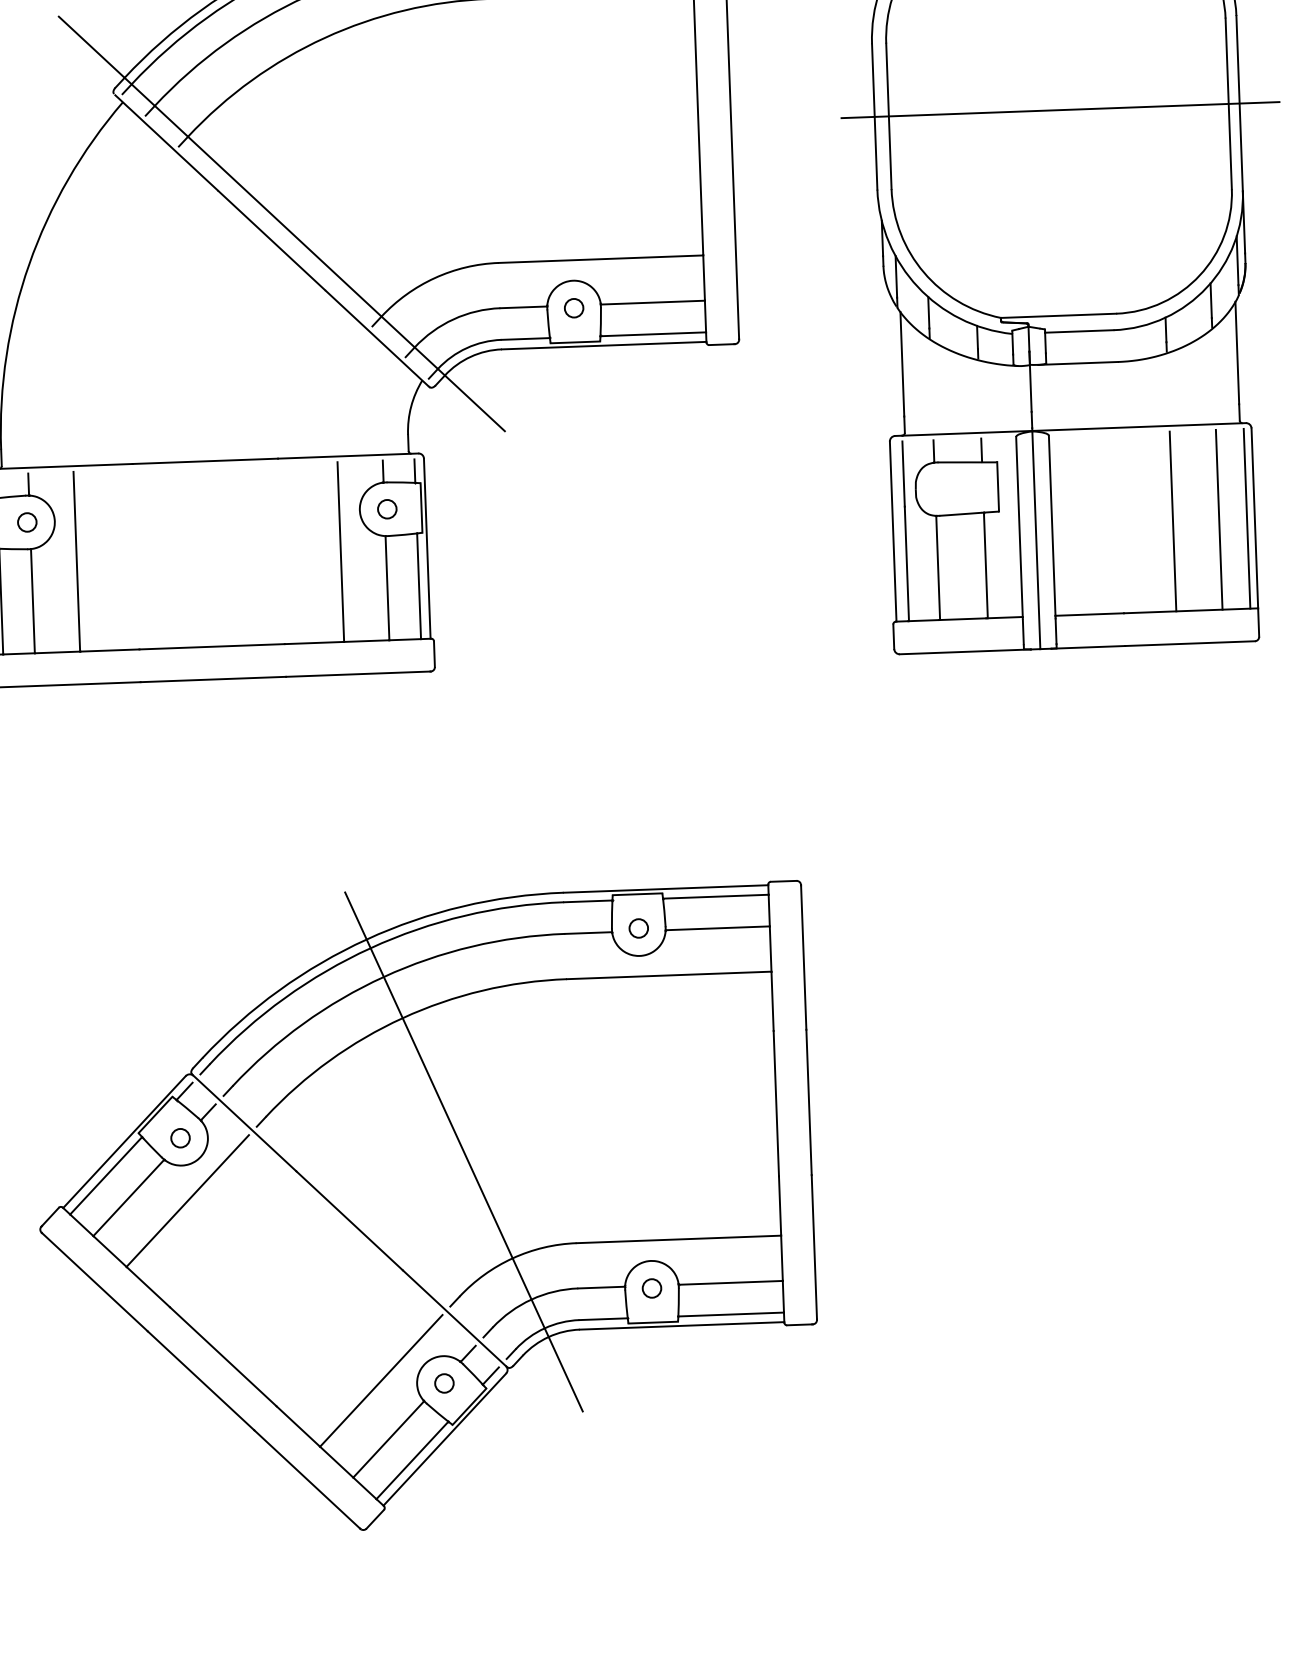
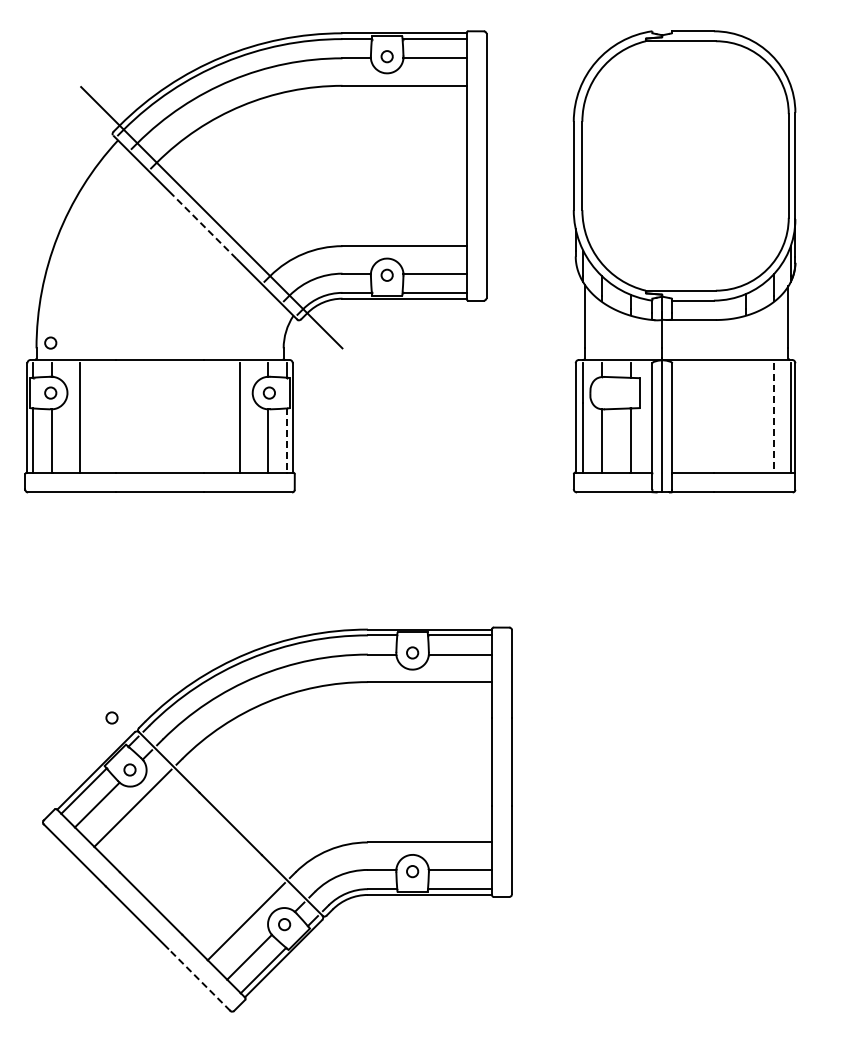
line: (1060, 109) -> (686, 165), removed
line: (270, 240) -> (204, 227), solid -> dashed
circle: (23, 439) -> (50, 342), added
line: (1218, 519) -> (773, 417), solid -> dashed
line: (1172, 520) -> (745, 417), removed
line: (418, 587) -> (286, 441), solid -> dashed
circle: (146, 1052) -> (111, 717), added
line: (463, 1151) -> (301, 784), removed
line: (307, 1478) -> (199, 979), solid -> dashed

